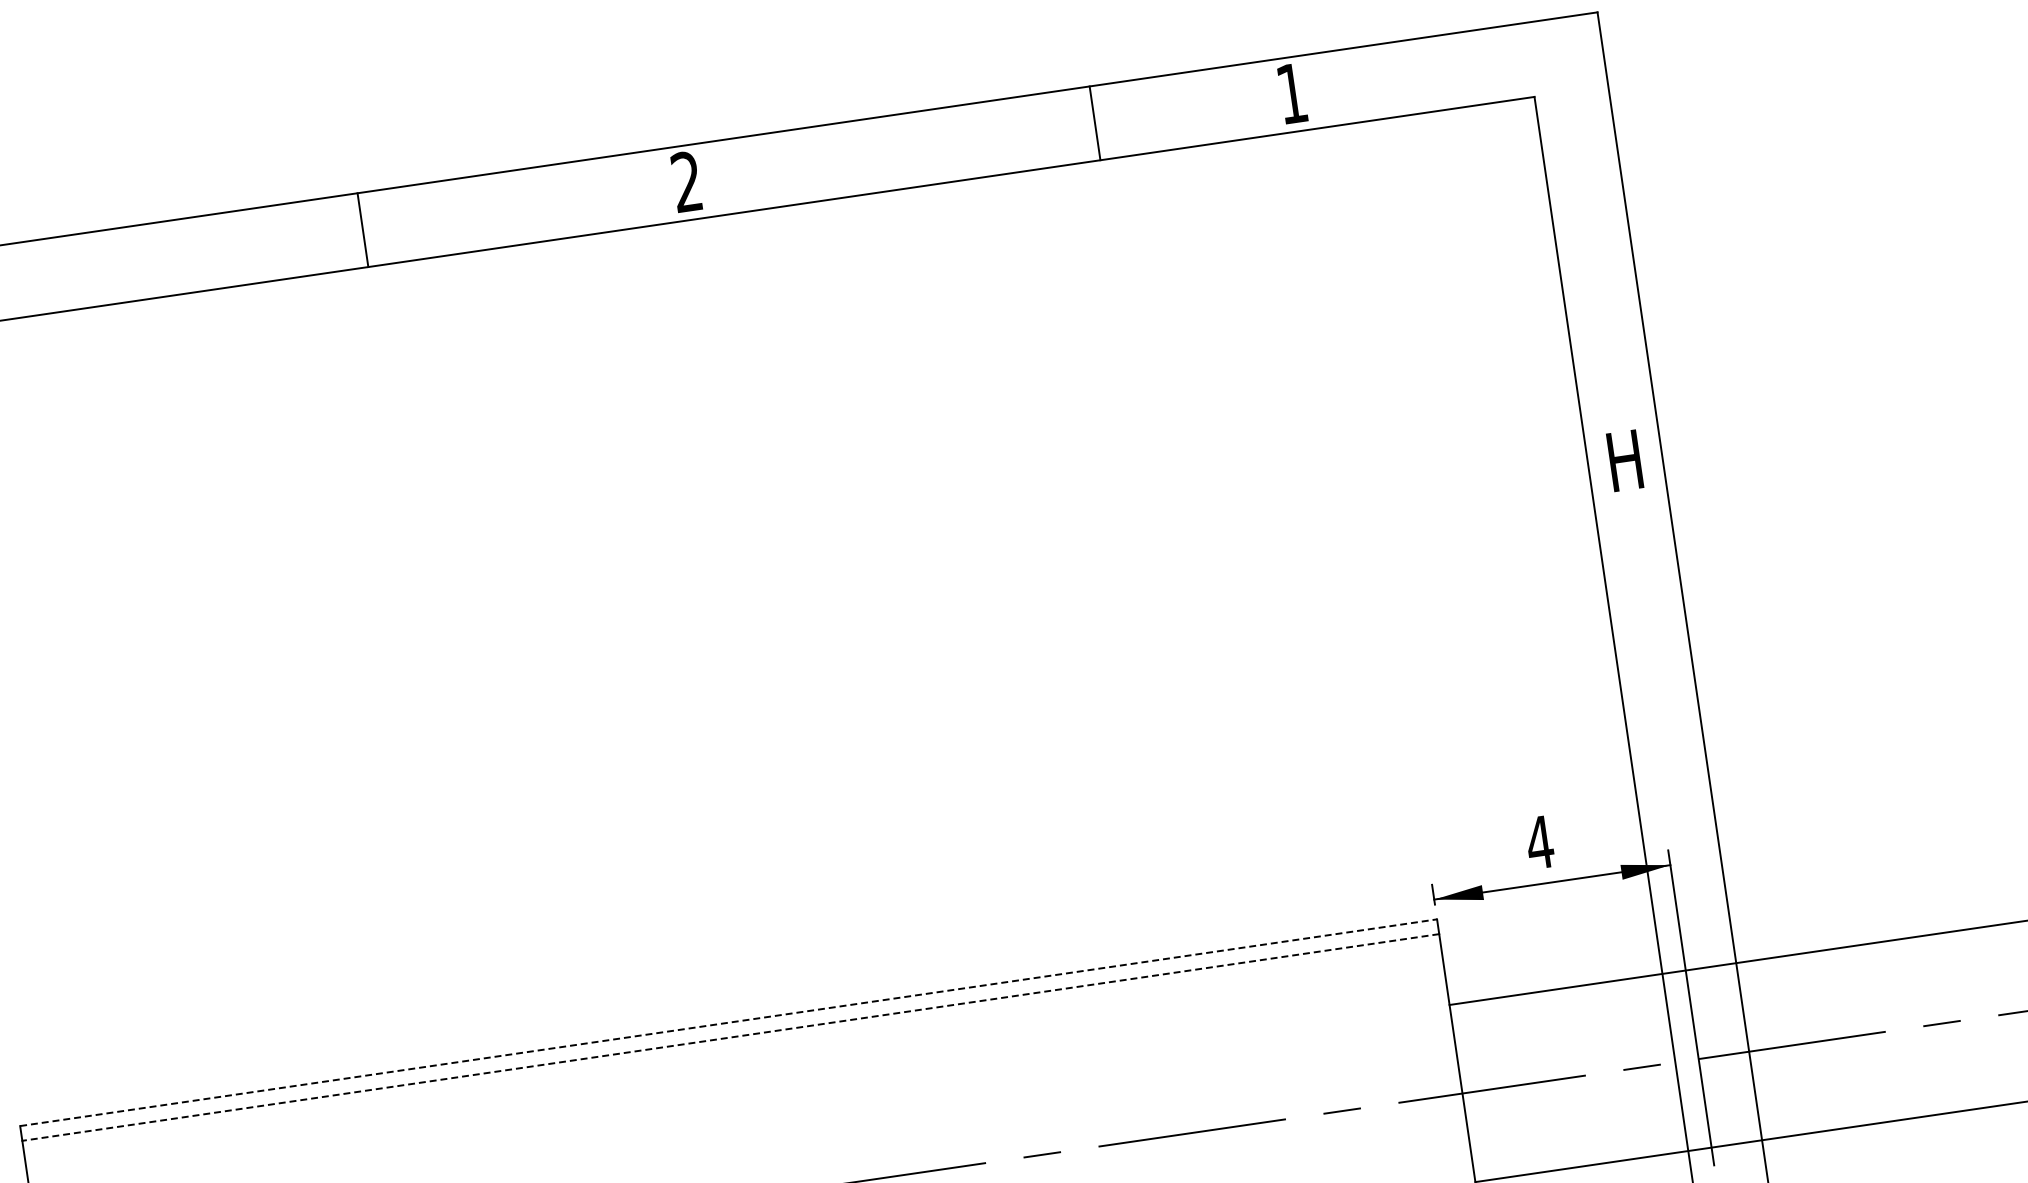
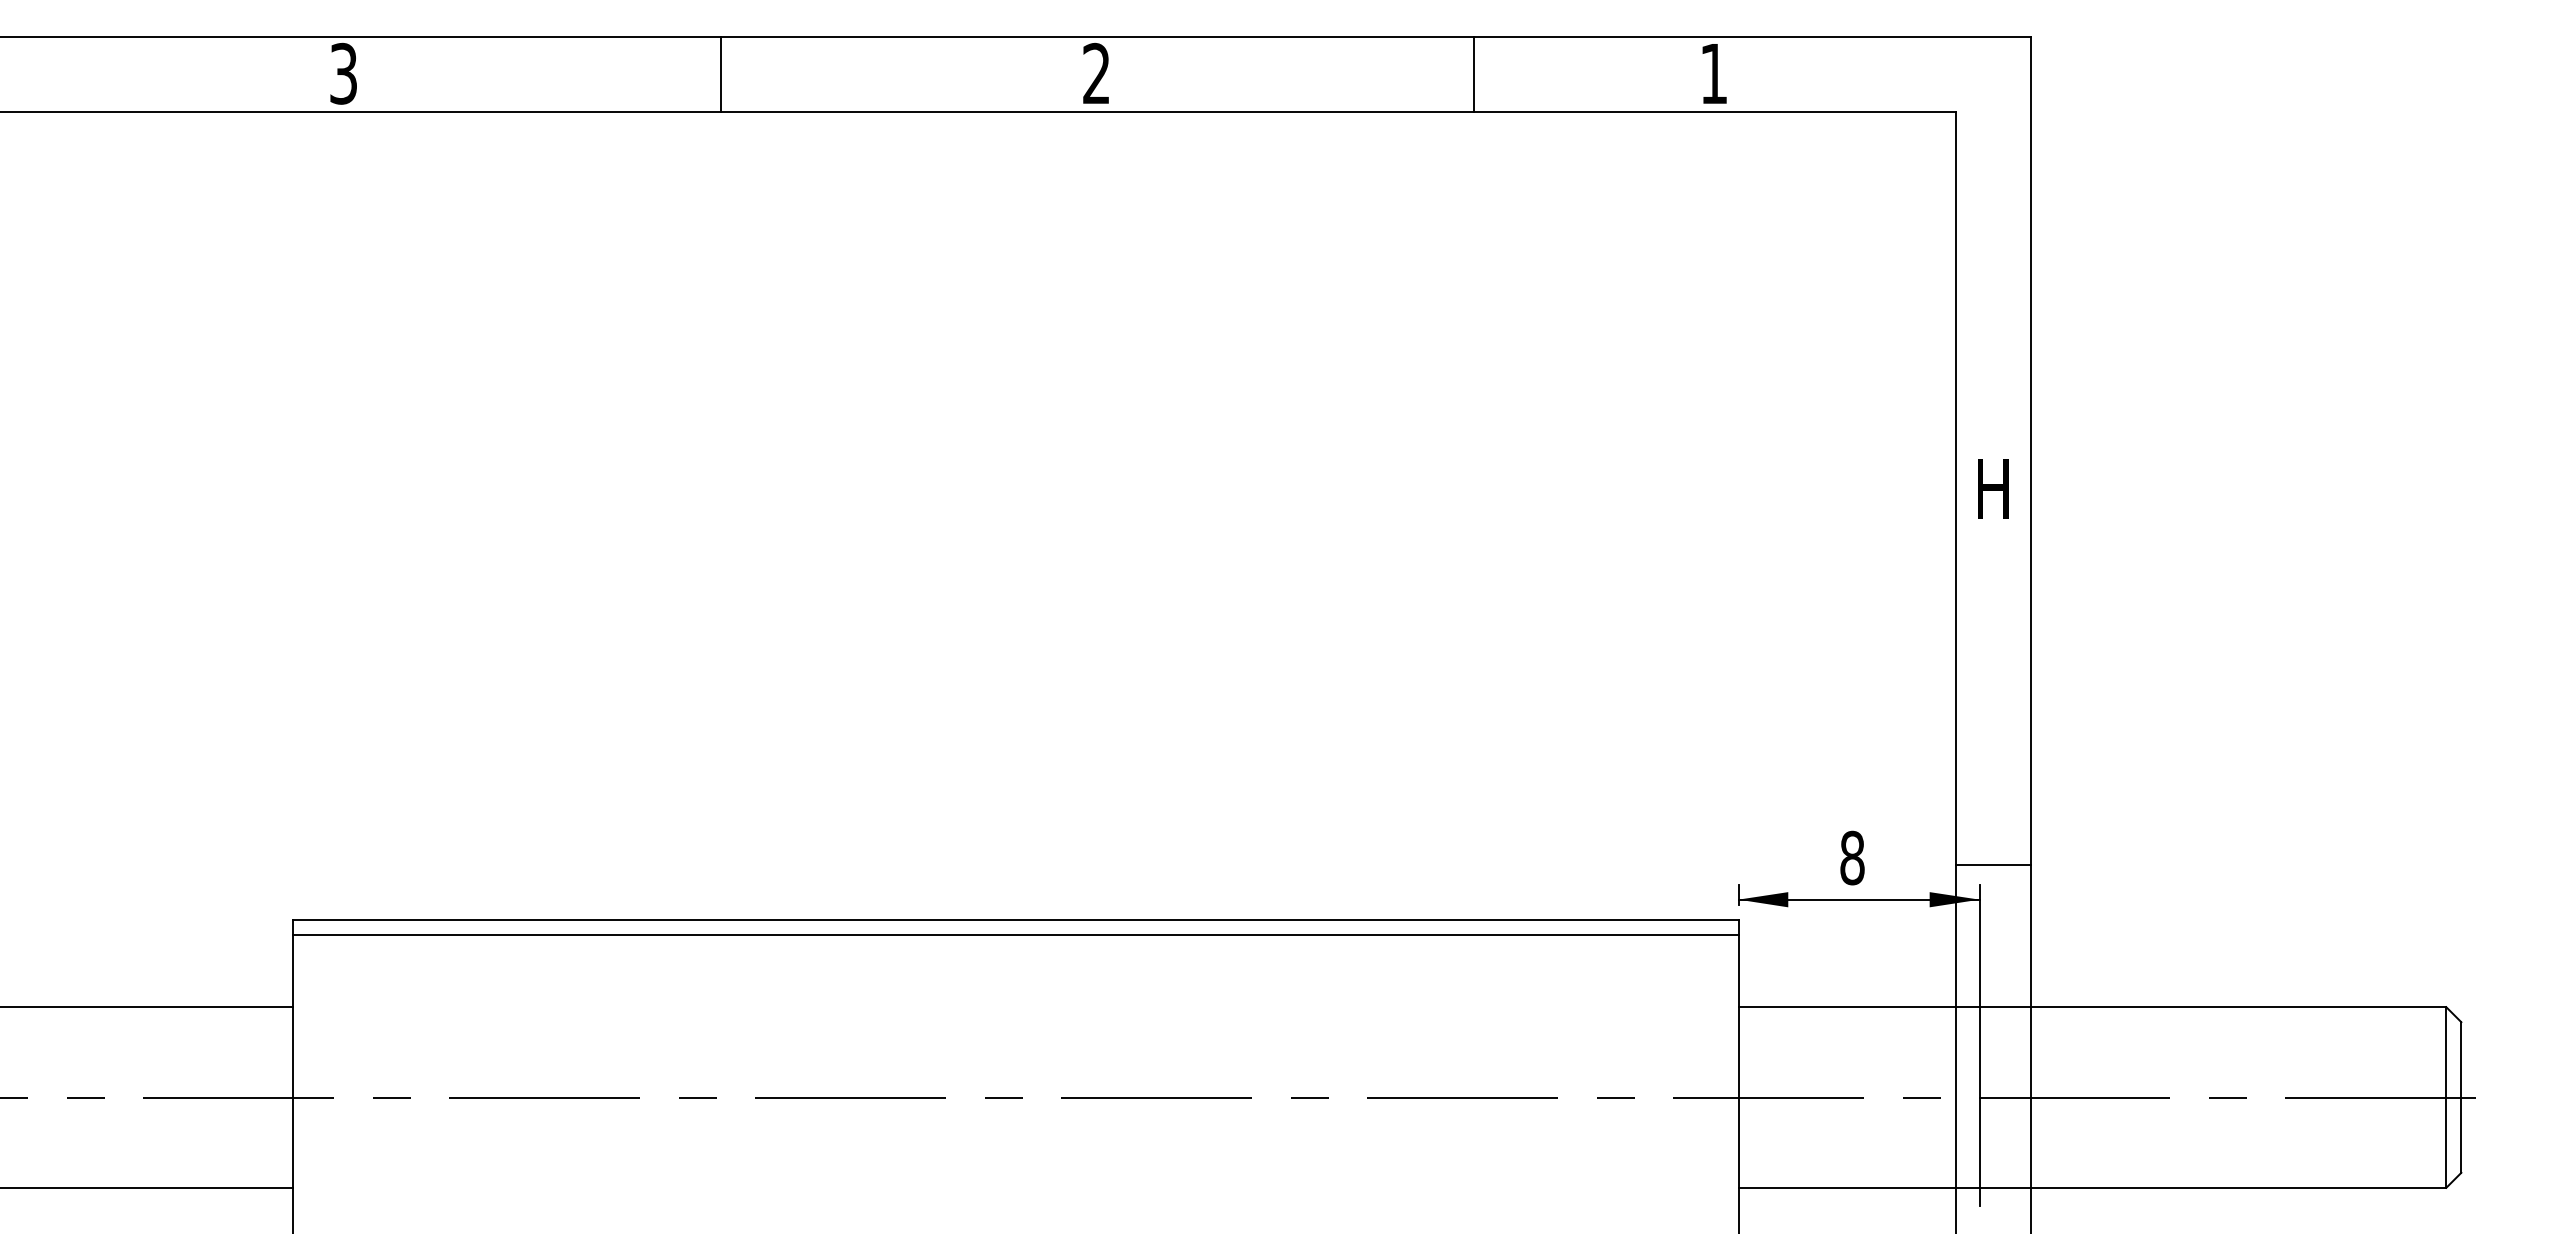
line: (1094, 123) -> (1473, 74), moved
line: (362, 229) -> (720, 74), moved
line: (1679, 829) -> (1993, 865), added
text: (1539, 841) -> (1852, 857), 4 -> 8
line: (728, 1022) -> (1015, 919), dashed -> solid
line: (730, 1037) -> (1015, 934), dashed -> solid

